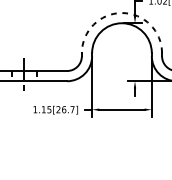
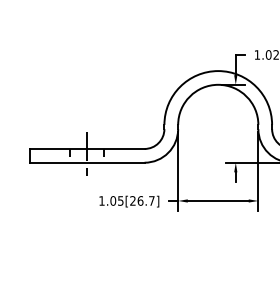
arc: (122, 13) -> (218, 71), dashed -> solid
text: (43, 109) -> (113, 200), 1.15[26.7] -> 1.05[26.7]

